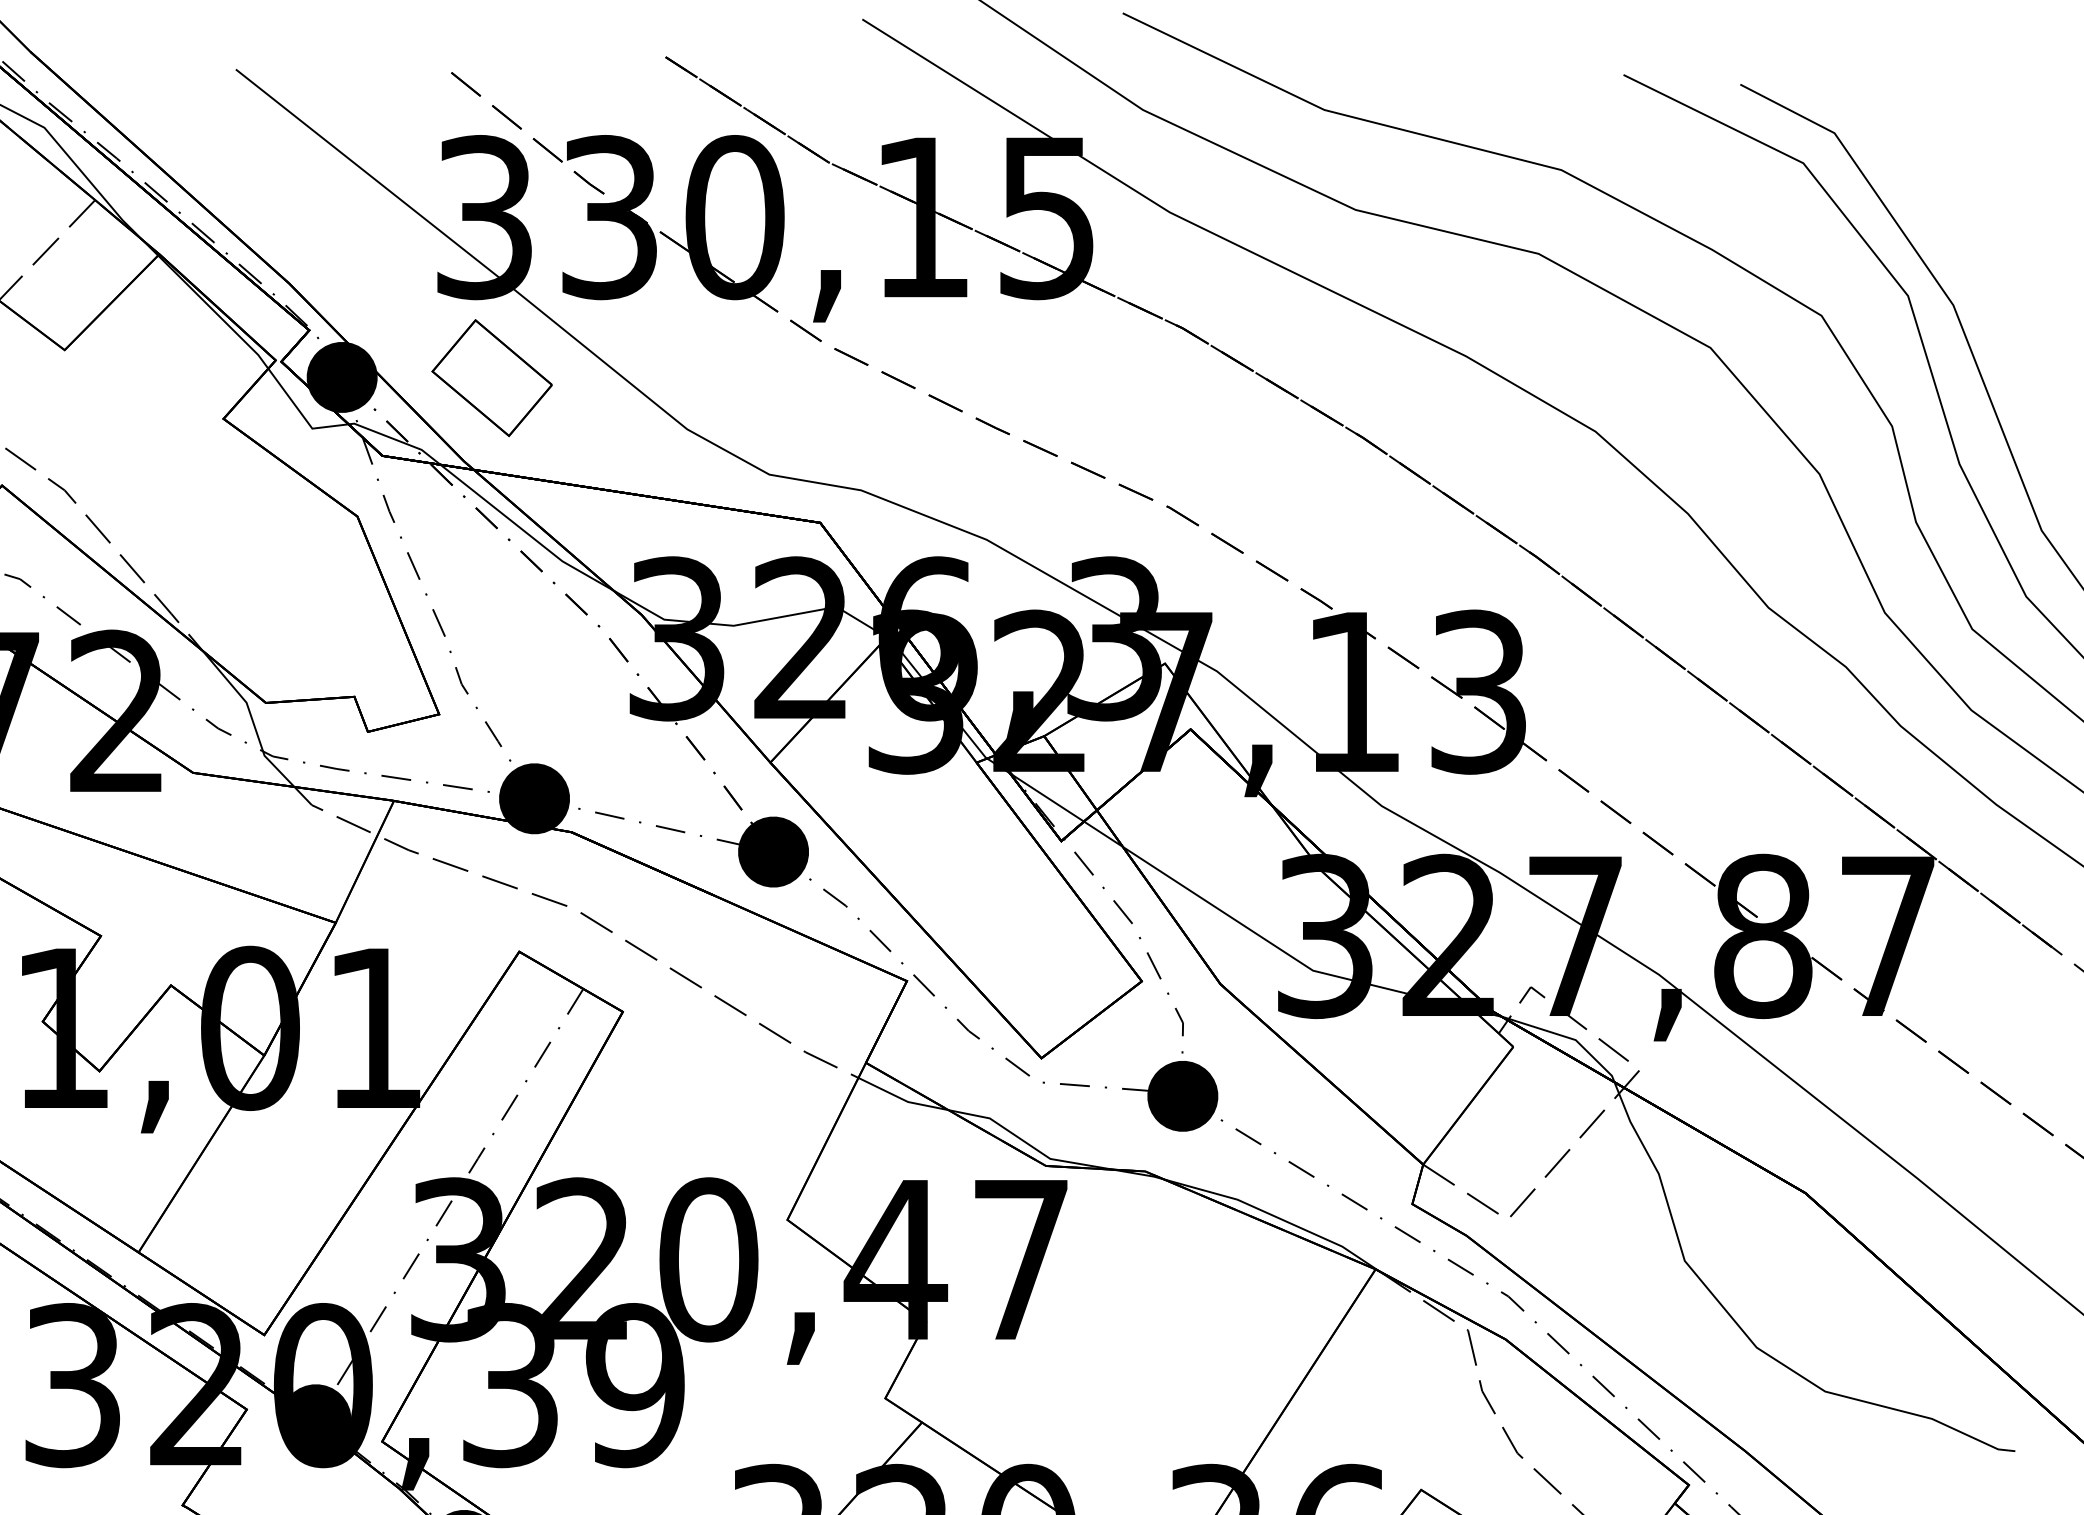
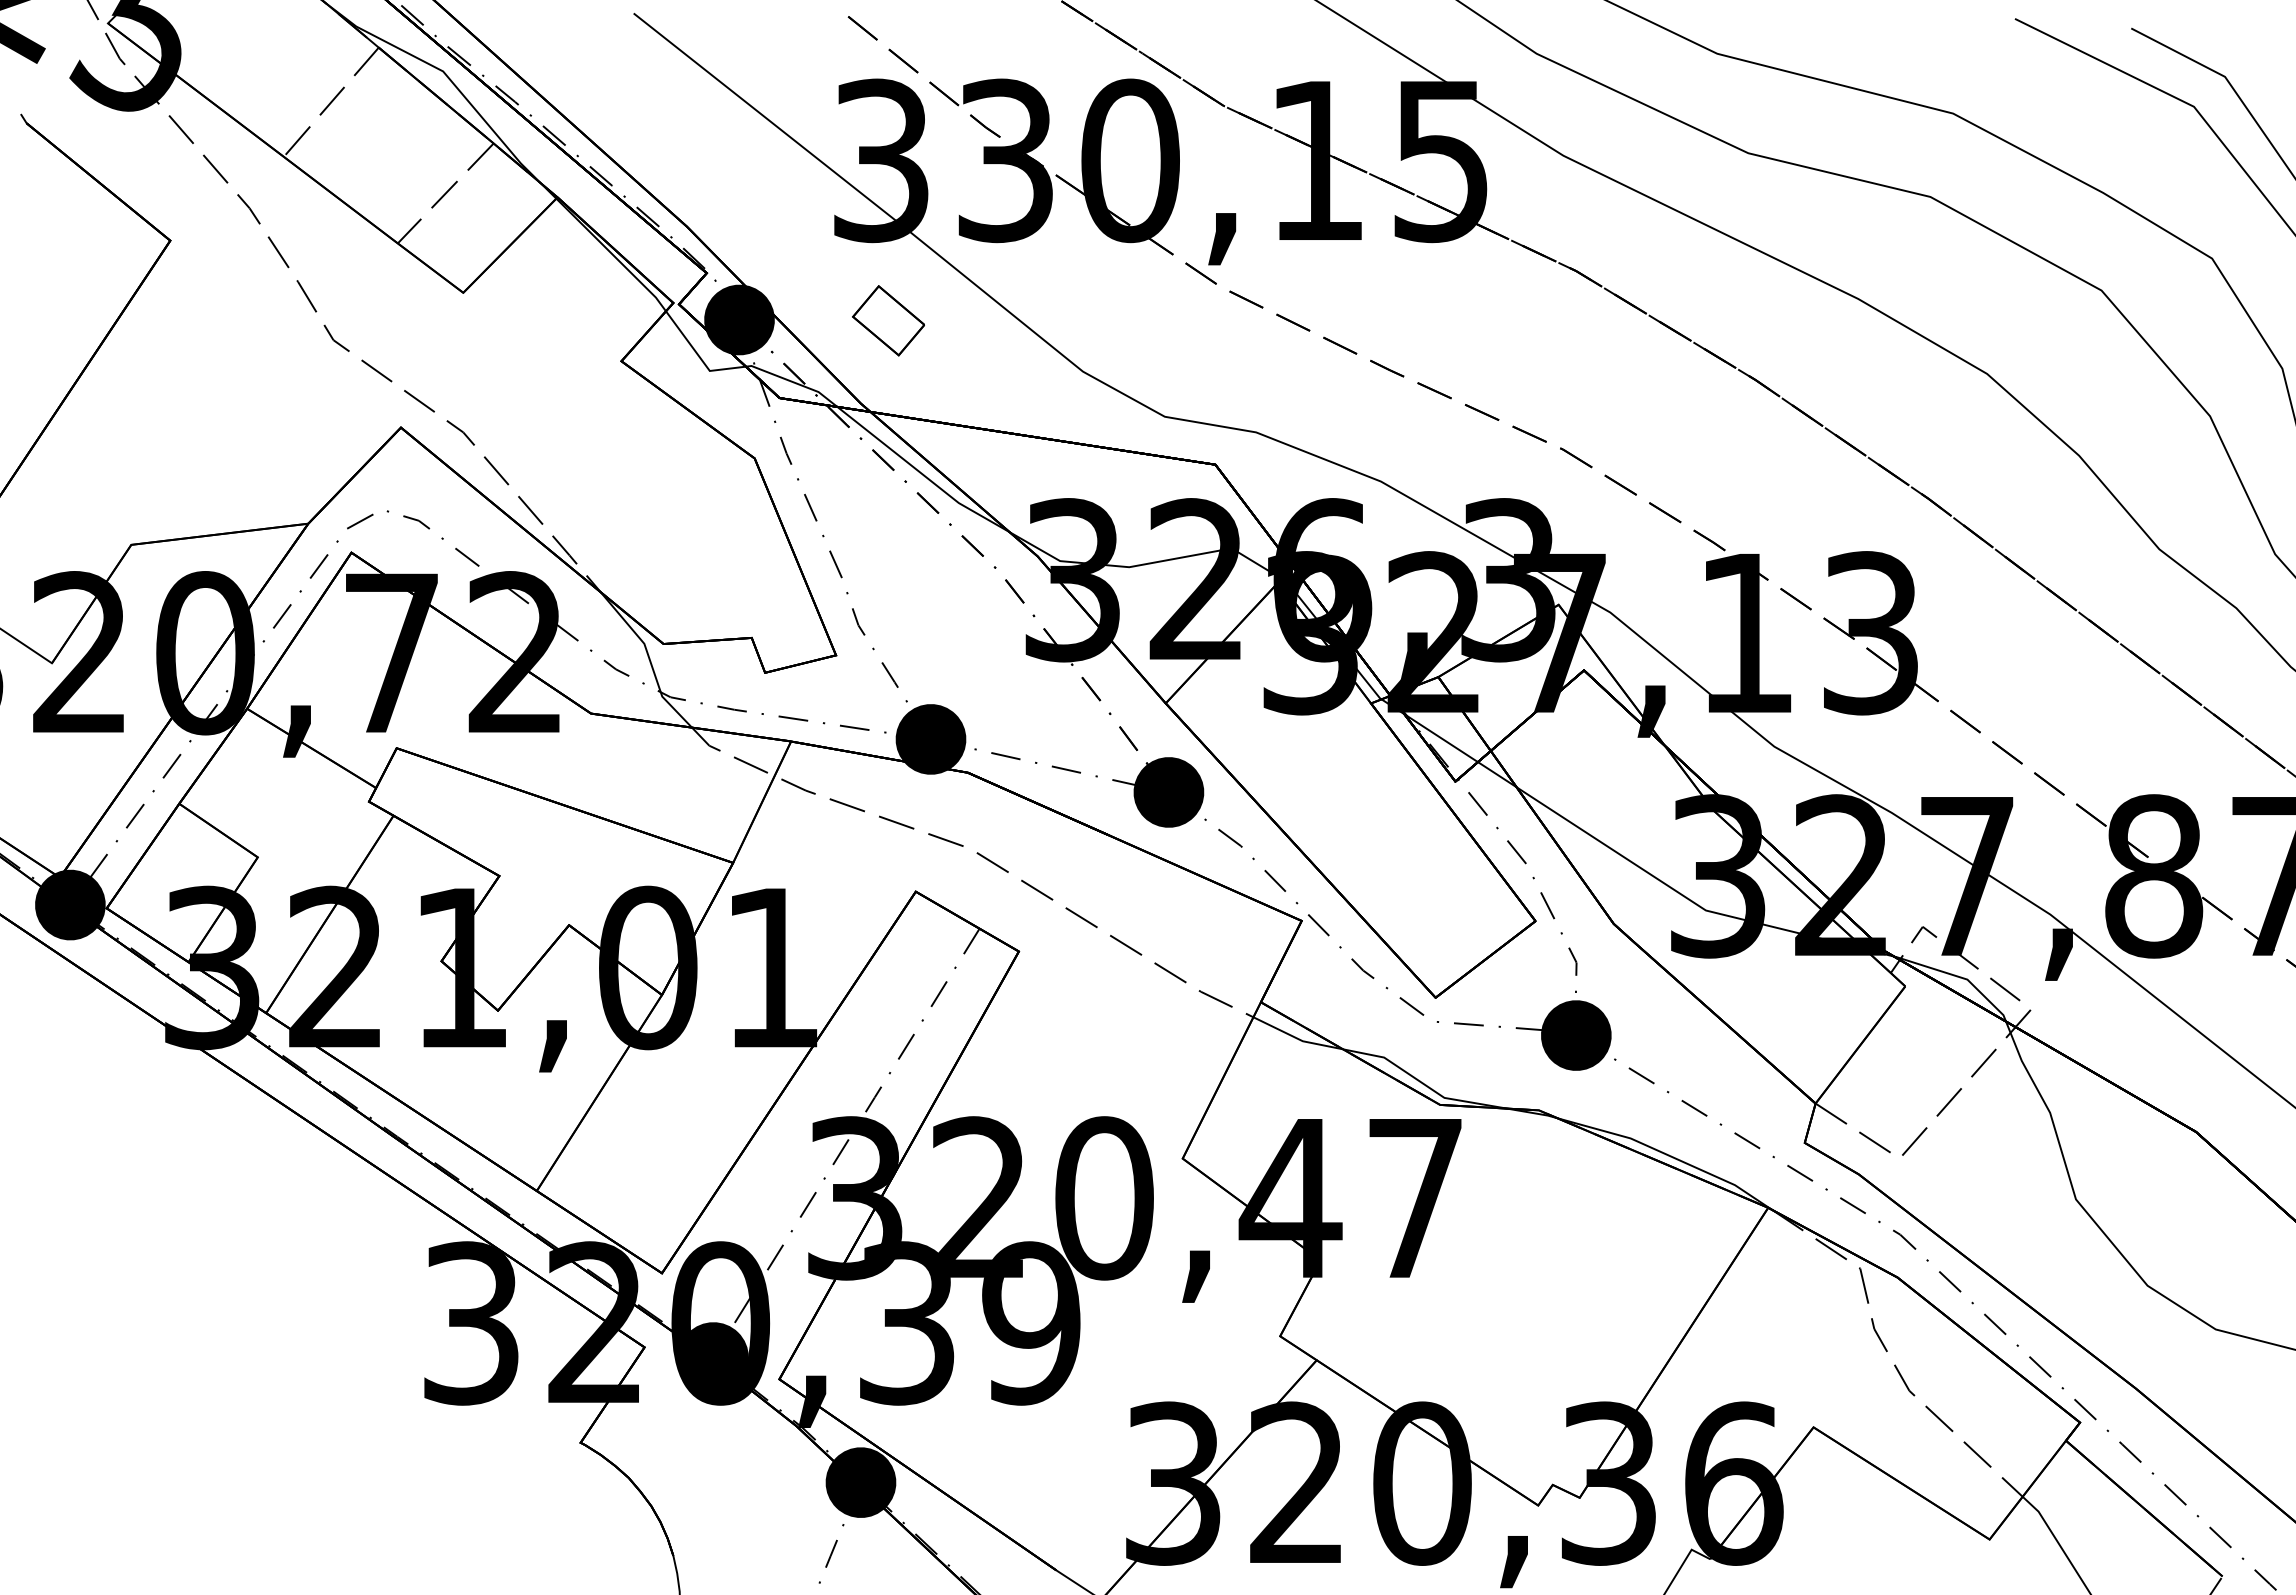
part: (491, 377) -> (888, 320), size x0.6

